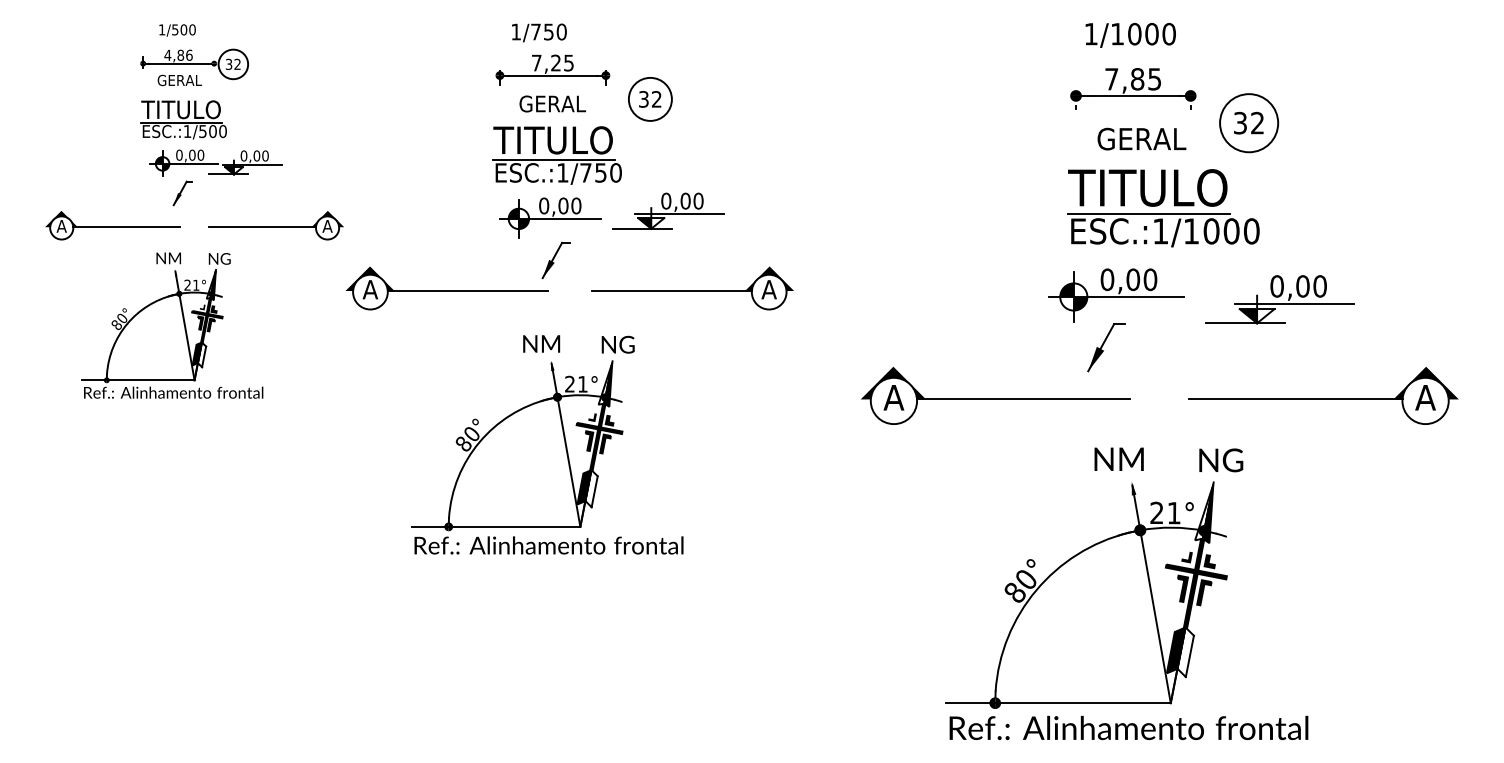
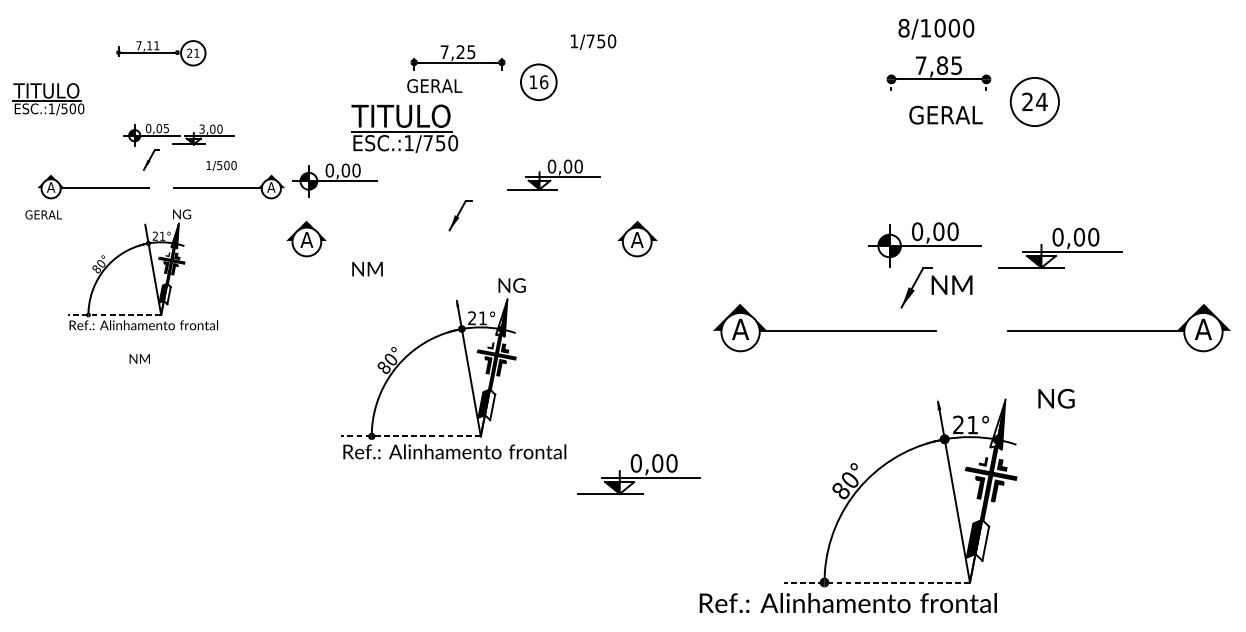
text: (177, 30) -> (221, 166), moved
text: (539, 32) -> (593, 41), moved
text: (1090, 33) -> (903, 27), 1/1000 -> 8/1000
text: (178, 54) -> (147, 45), 4,86 -> 7,11
text: (232, 64) -> (192, 53), 32 -> 21
text: (179, 80) -> (43, 214), moved
text: (650, 99) -> (538, 82), 32 -> 16
text: (552, 103) -> (434, 85), moved
part: (183, 119) -> (48, 98), moved
text: (1249, 122) -> (1035, 101), 32 -> 24
text: (200, 154) -> (166, 127), 0,00 -> 0,05
text: (243, 155) -> (201, 128), 0,00 -> 3,00
part: (556, 155) -> (403, 128), moved
part: (1163, 208) -> (963, 172), removed
part: (550, 217) -> (335, 180), moved
text: (168, 258) -> (139, 359), moved
line: (467, 291) -> (387, 241), removed
line: (671, 291) -> (556, 241), removed
text: (541, 343) -> (367, 268), moved
line: (137, 380) -> (113, 315), solid -> dashed
part: (1323, 395) -> (1118, 327), moved
text: (1118, 458) -> (951, 284), moved
text: (1221, 460) -> (1056, 398), moved
line: (495, 526) -> (410, 436), solid -> dashed
part: (770, 572) -> (638, 474), added
line: (1058, 703) -> (876, 582), solid -> dashed
text: (1128, 727) -> (847, 602), moved

